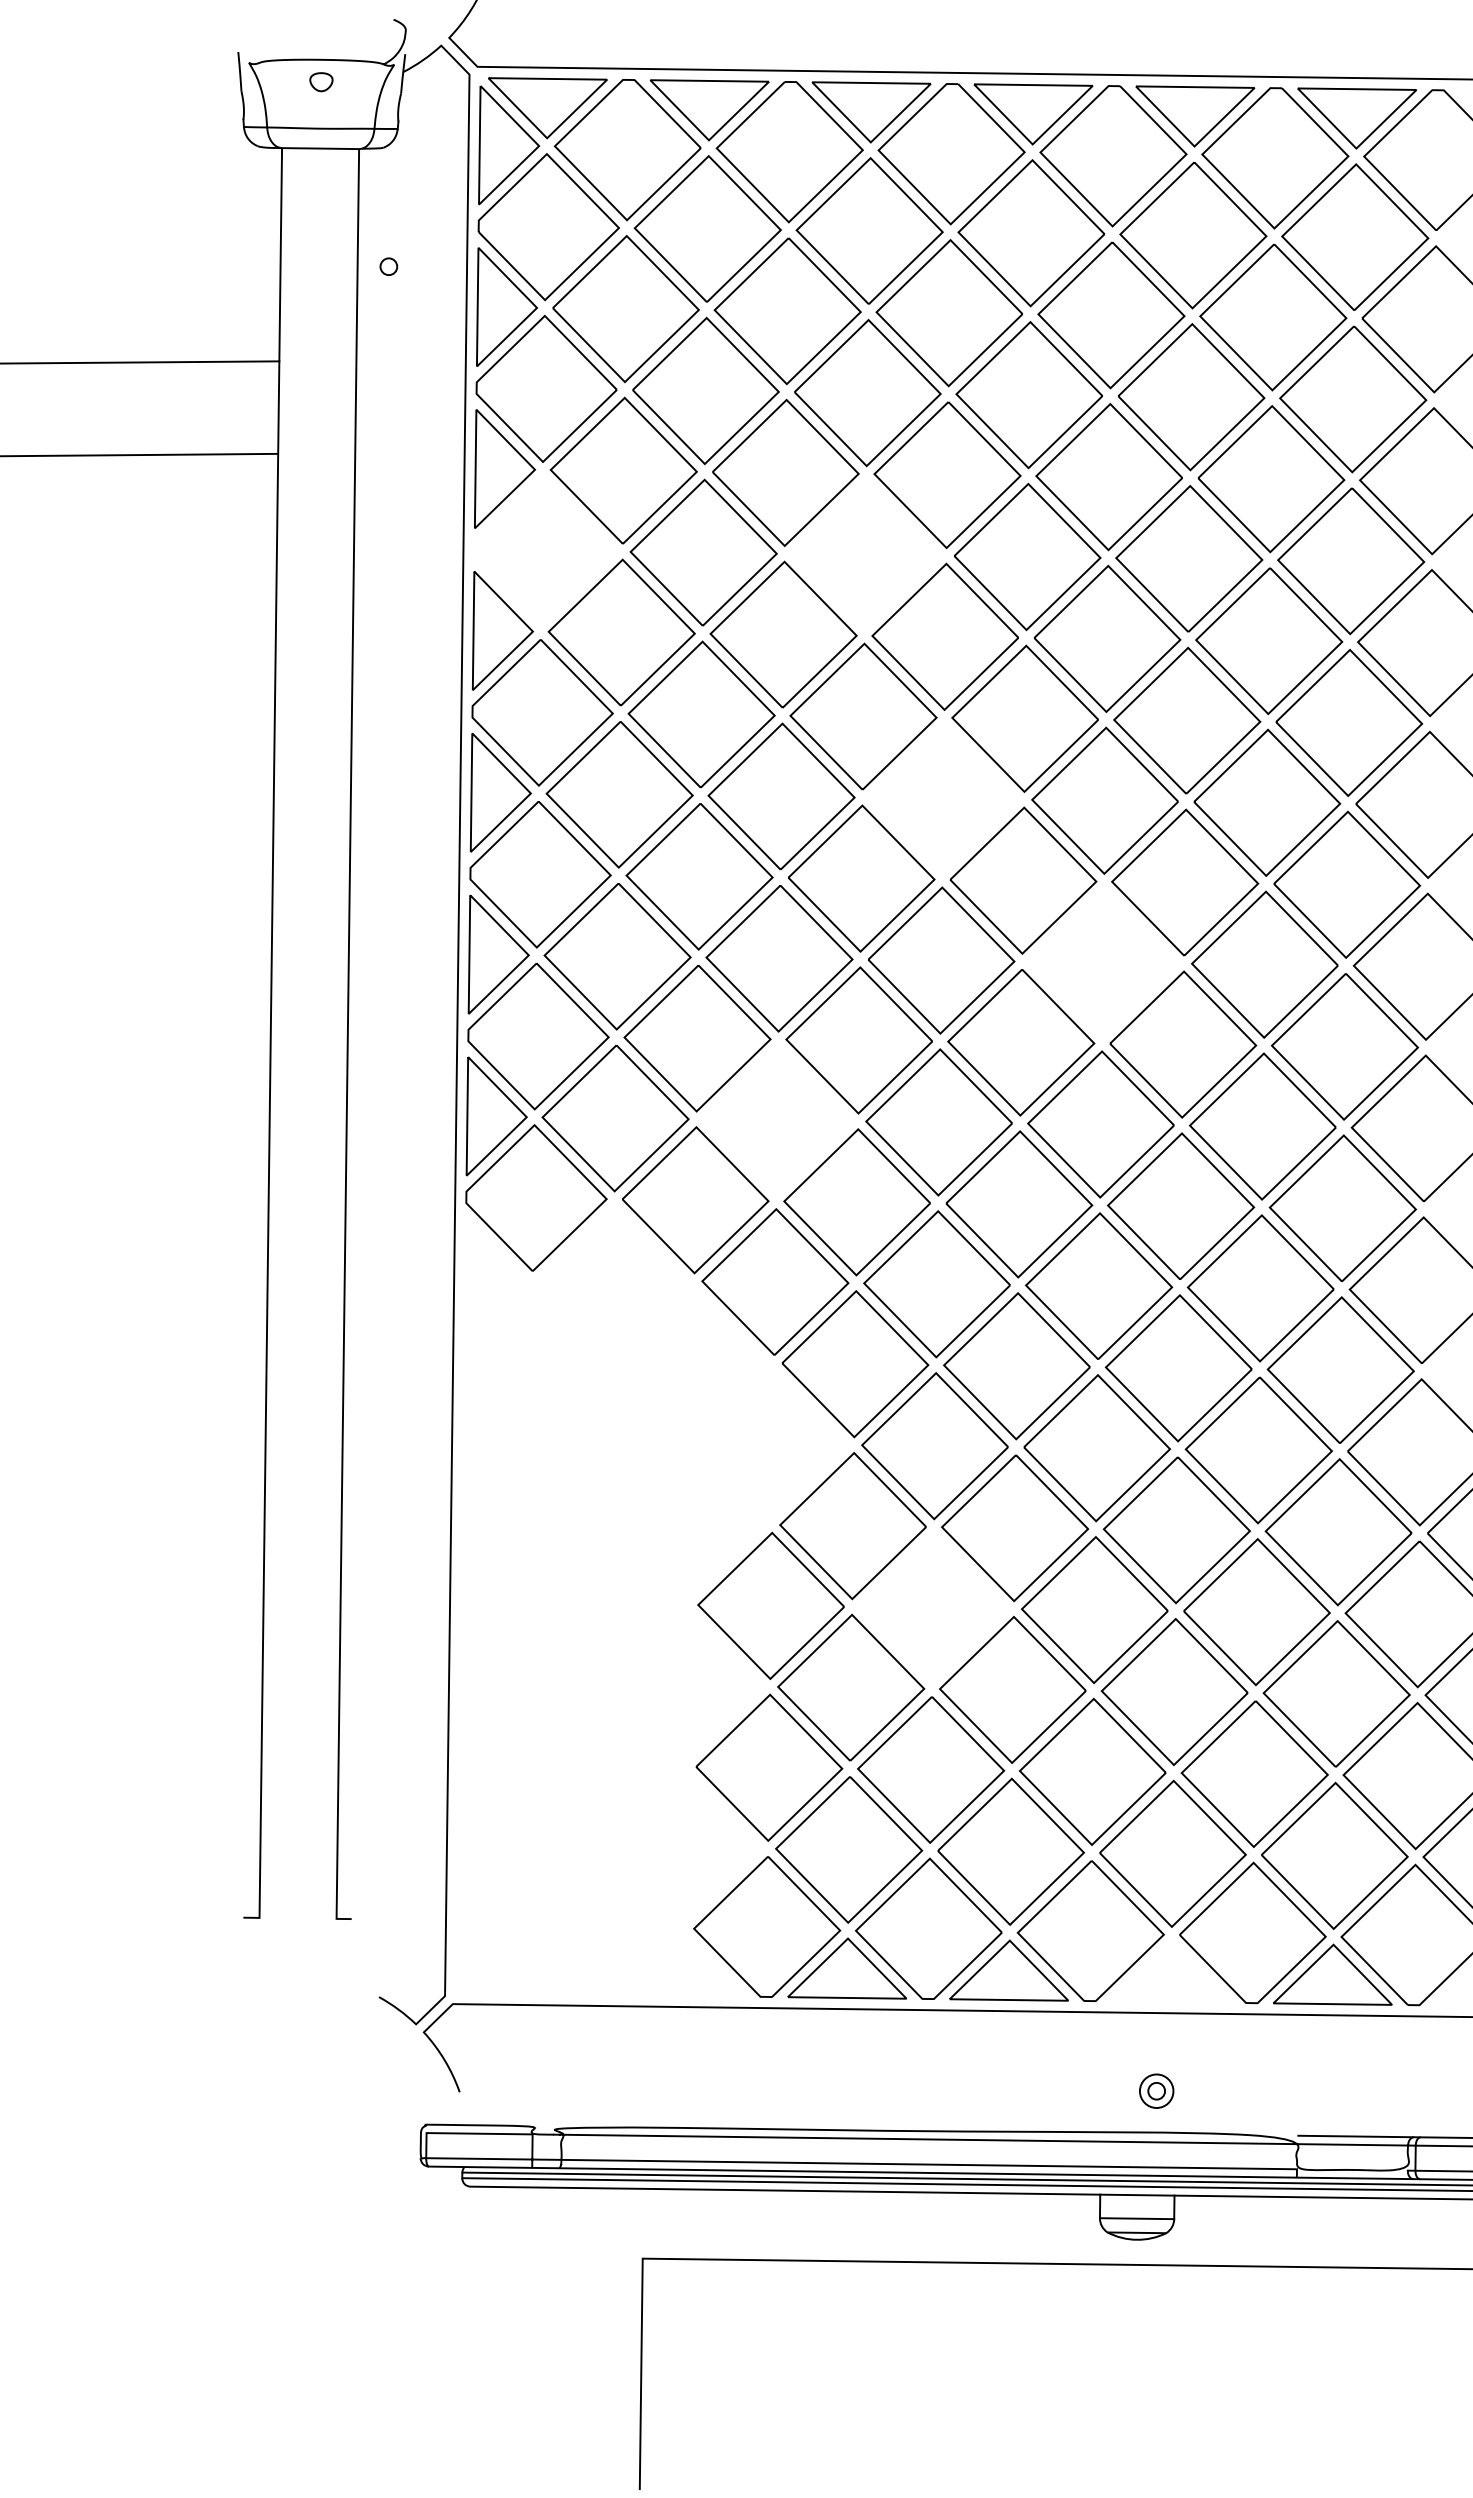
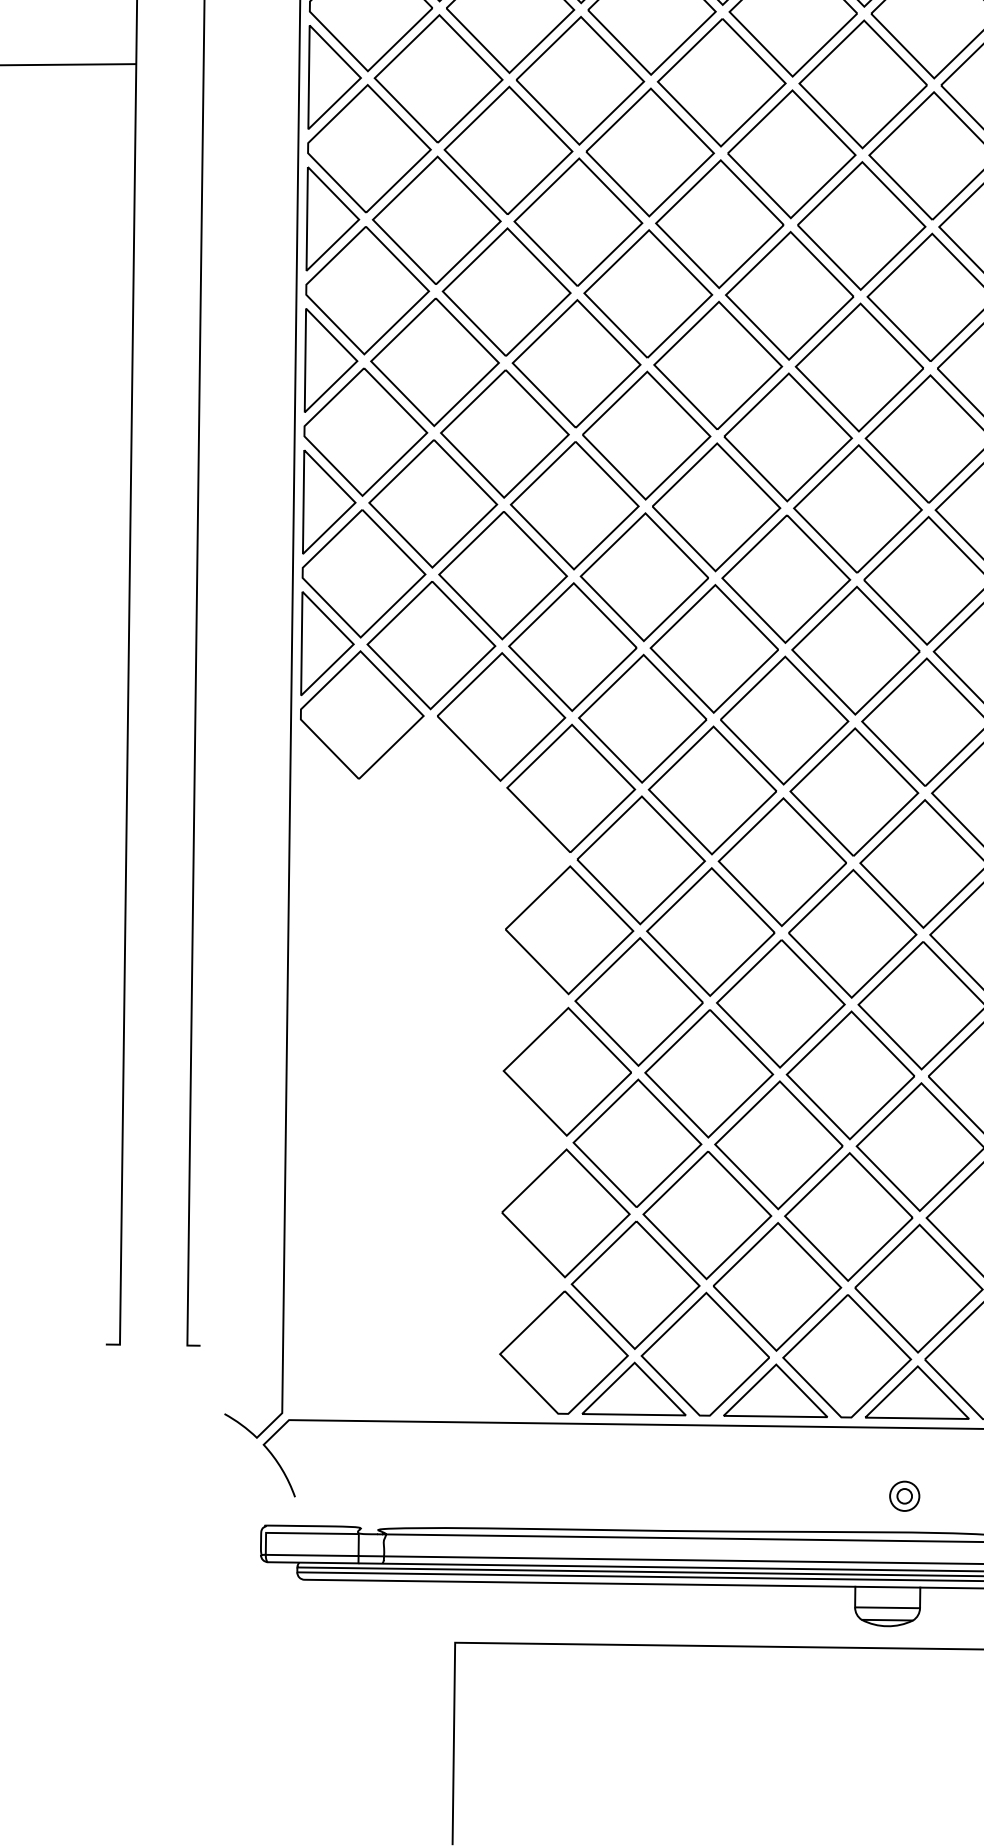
part: (544, 550) -> (369, 148), added
part: (865, 554) -> (650, 152), added
part: (943, 798) -> (718, 365), added
part: (1103, 962) -> (858, 509), added
part: (776, 1120) -> (572, 647), added
part: (773, 1444) -> (569, 930), added
part: (933, 1608) -> (709, 1074), added
part: (1170, 1972) -> (916, 1392), added

